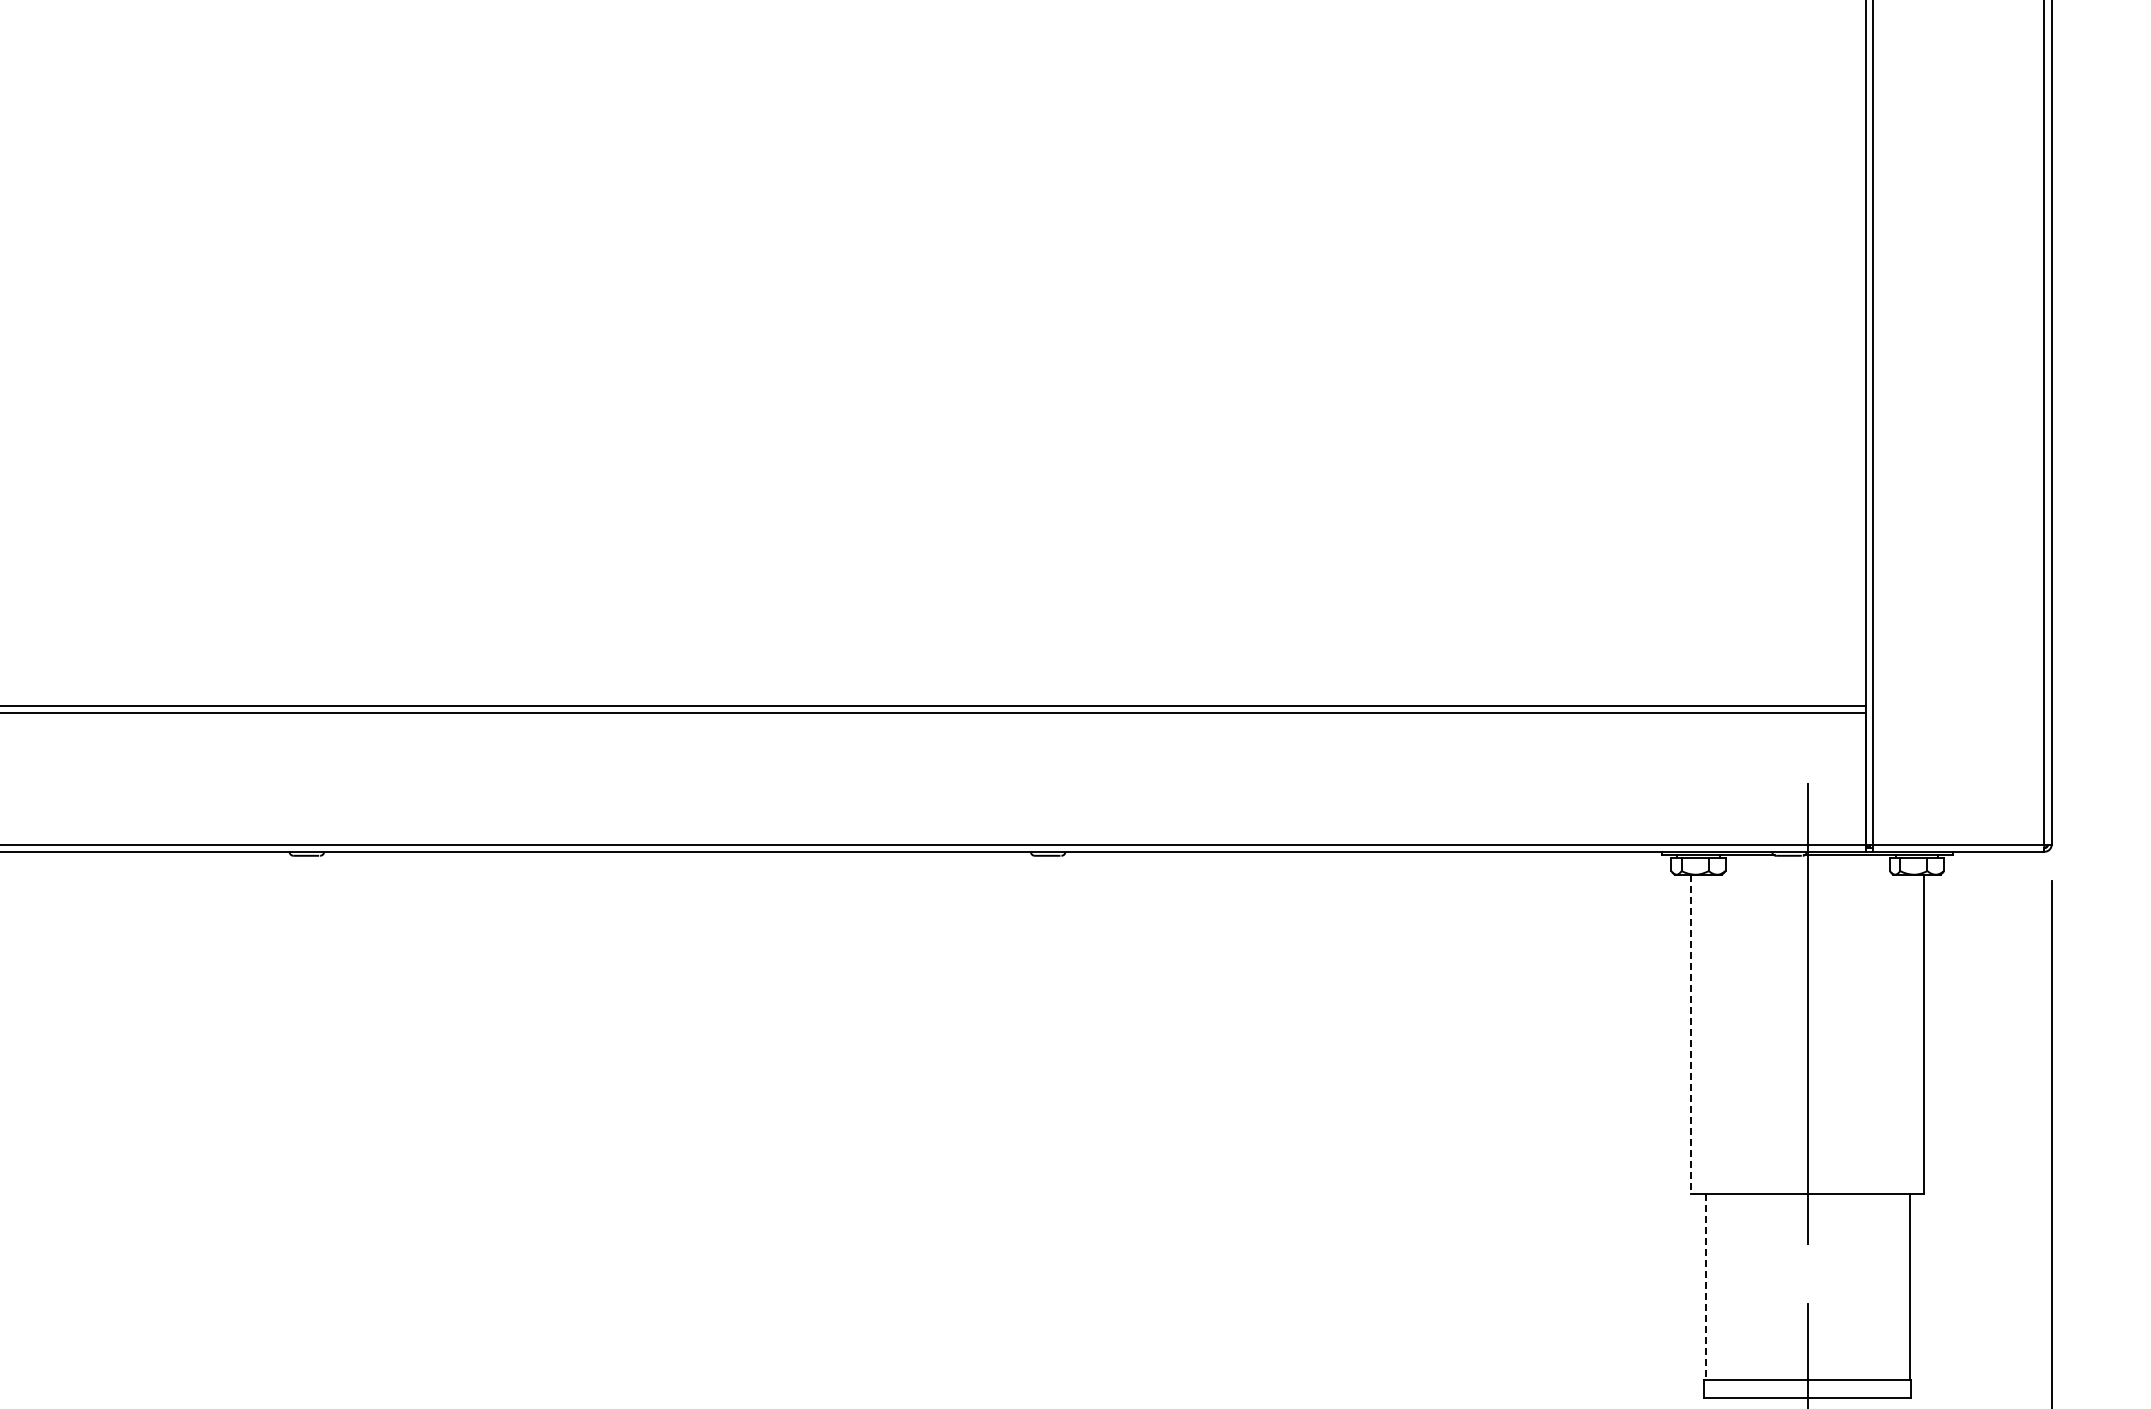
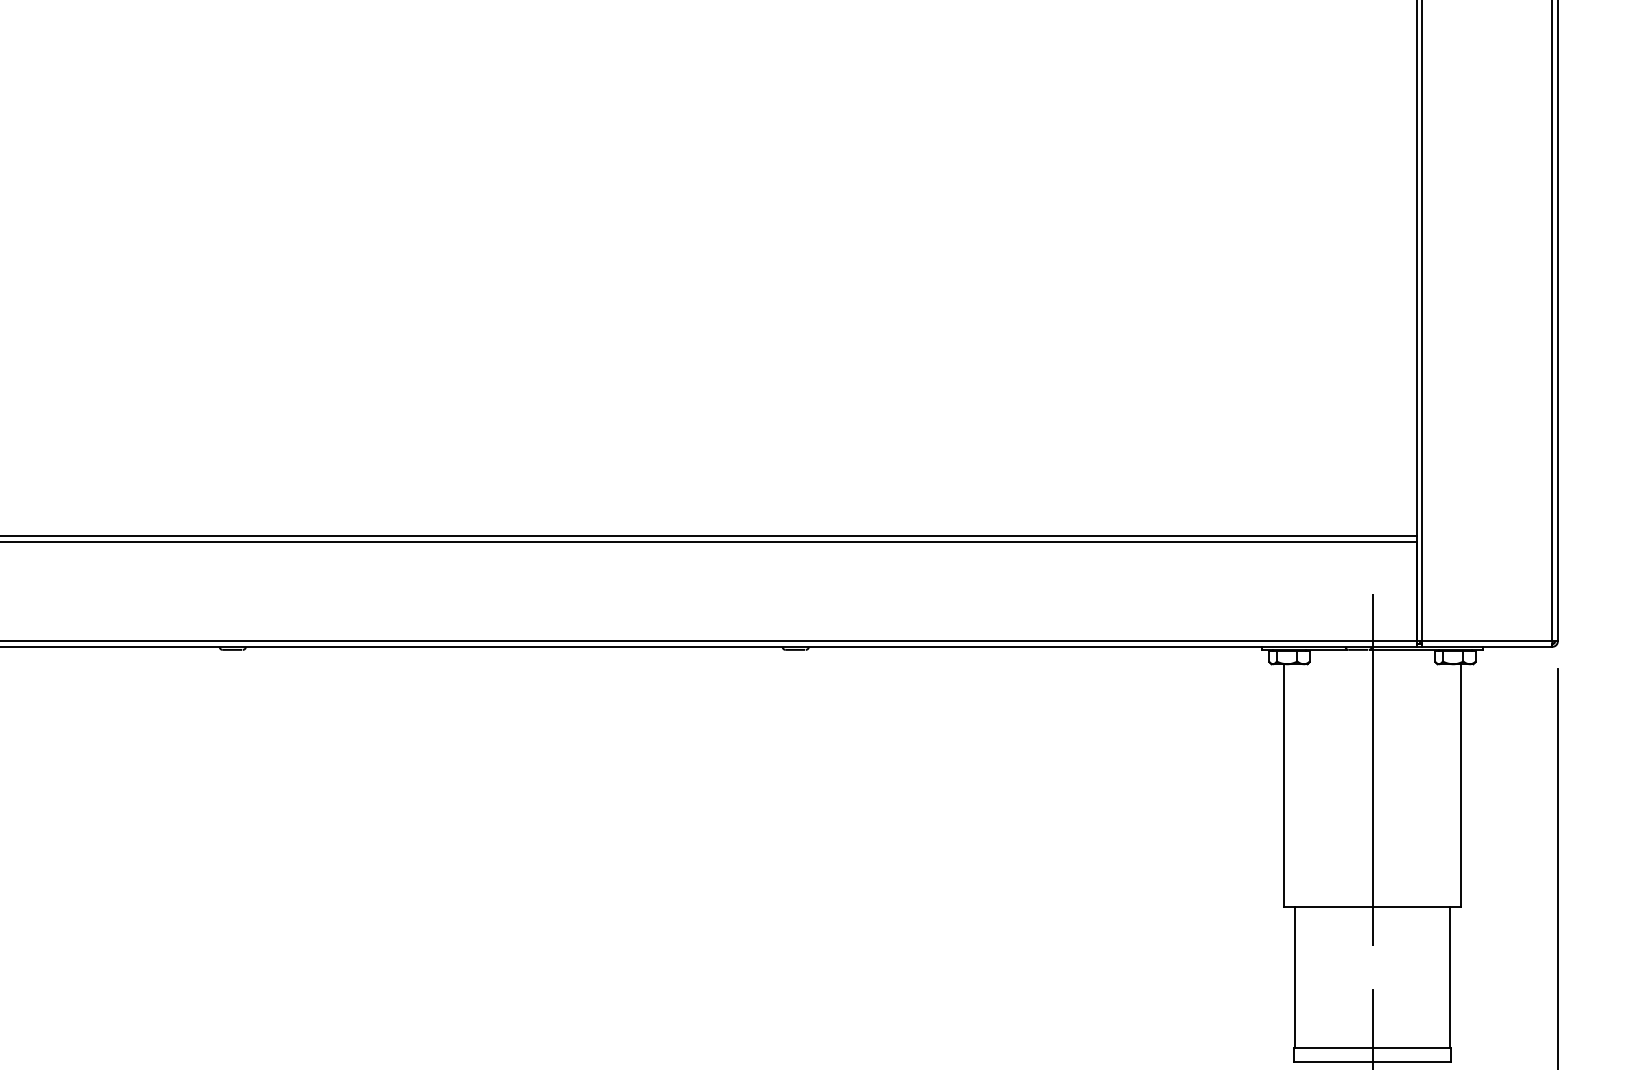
line: (1691, 1034) -> (1284, 785), dashed -> solid
line: (1705, 1287) -> (1294, 977), dashed -> solid

